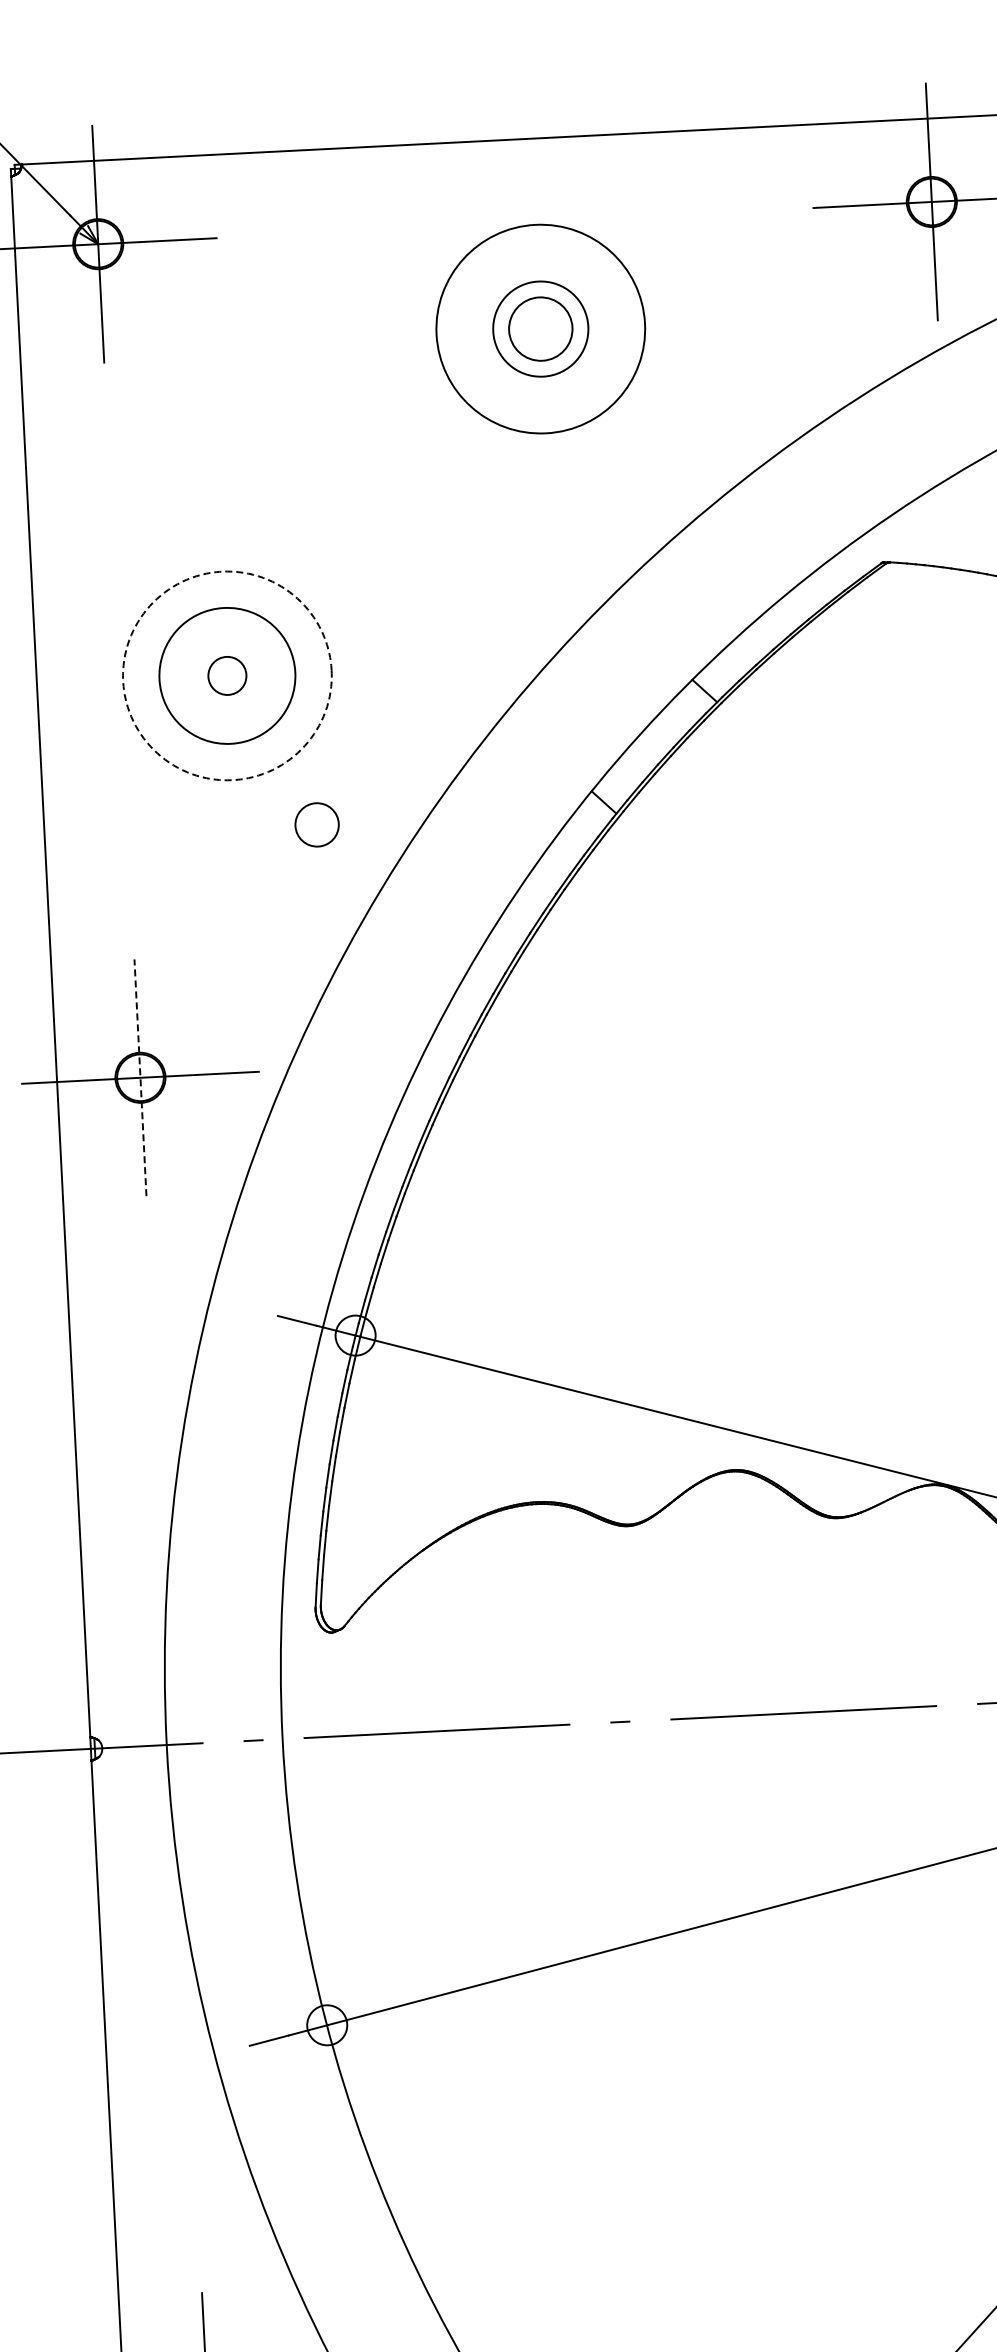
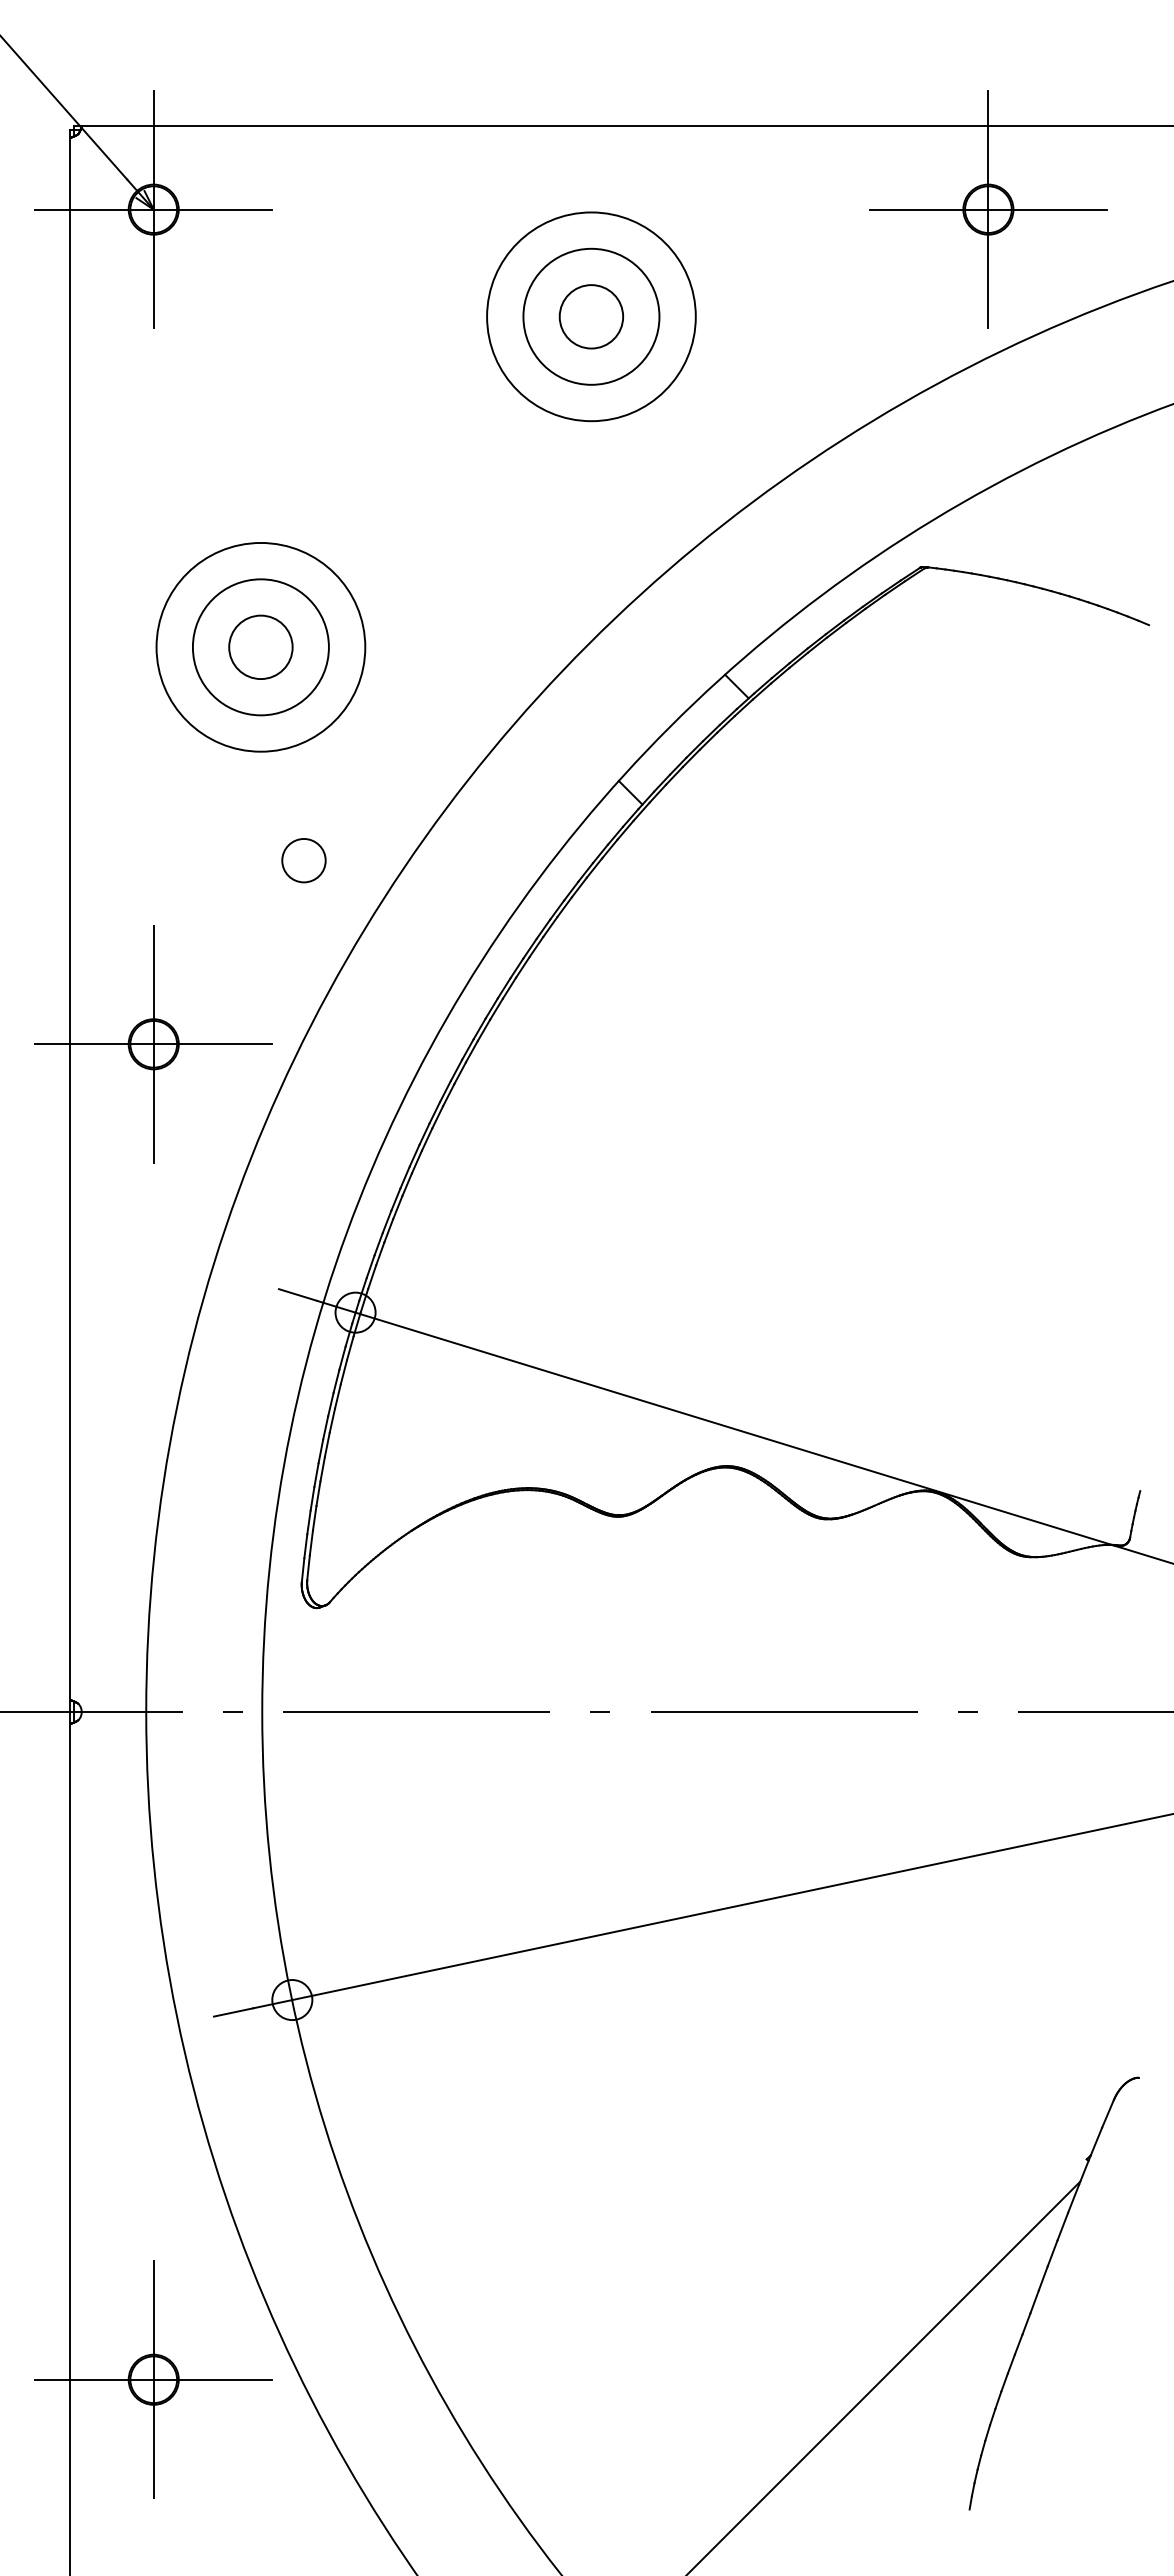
circle: (540, 328) -> (591, 316), size x1.43
circle: (226, 675) -> (260, 646), dashed -> solid
circle: (227, 676) -> (260, 647), size x1.67
circle: (316, 824) -> (303, 860), moved
line: (140, 1078) -> (153, 1044), dashed -> solid

